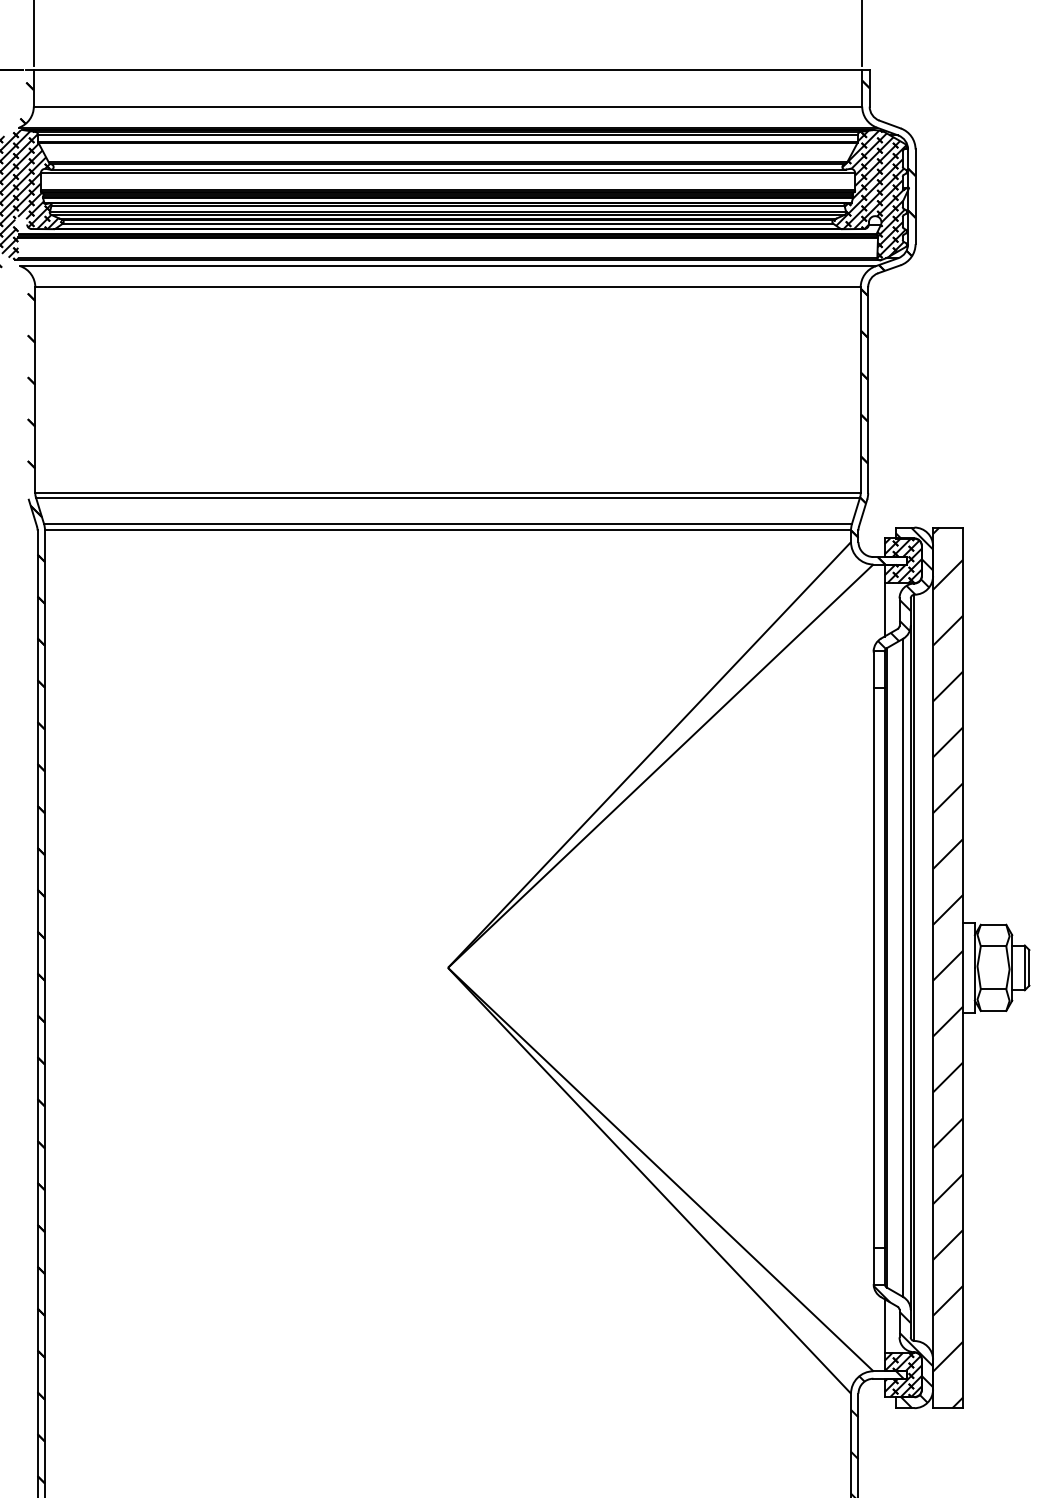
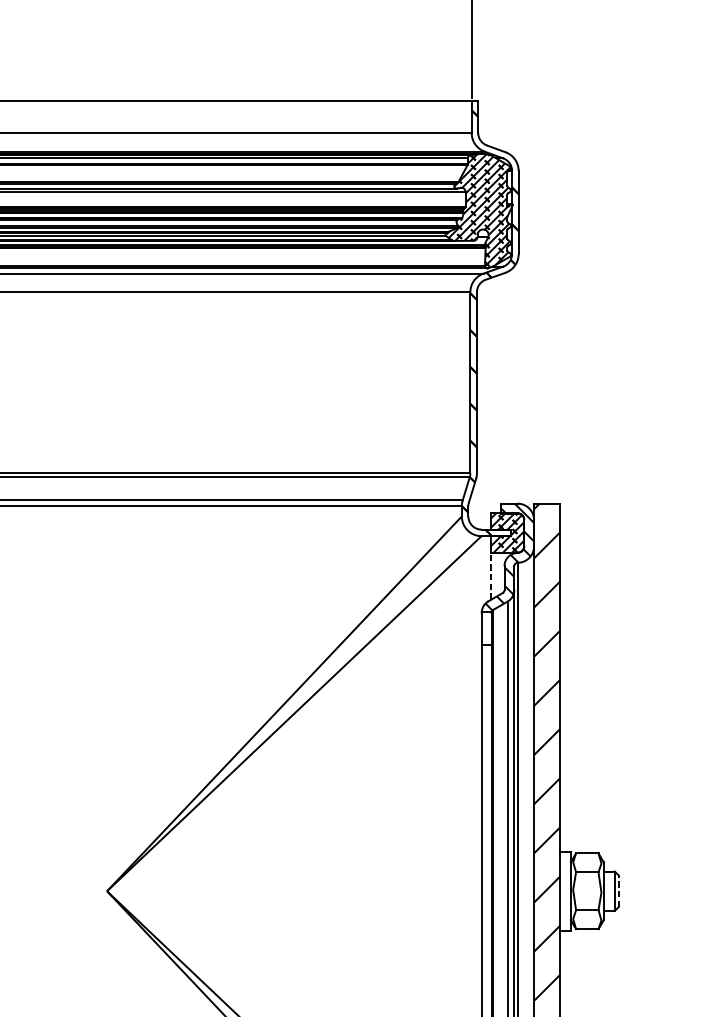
line: (884, 609) -> (491, 575), solid -> dashed
line: (1029, 967) -> (618, 890), solid -> dashed

